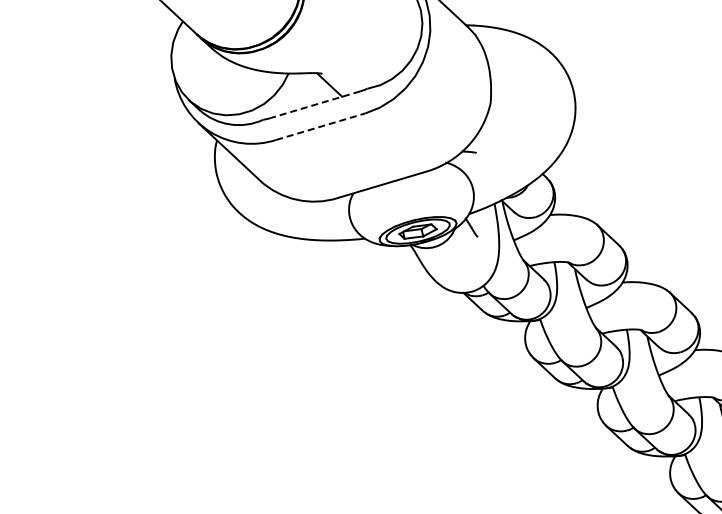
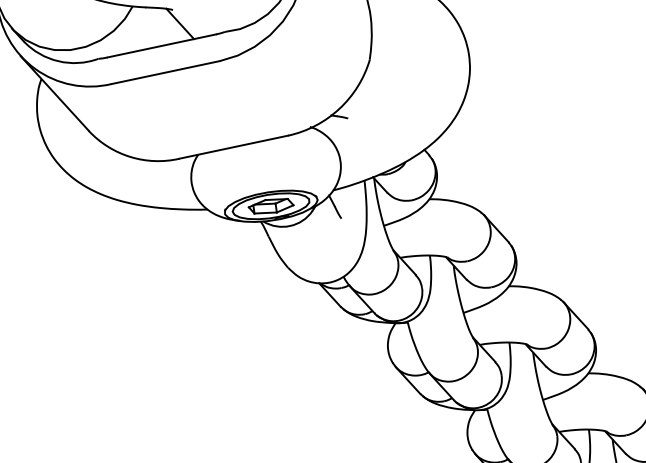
line: (315, 104) -> (161, 45), dashed -> solid
line: (320, 126) -> (165, 72), dashed -> solid

